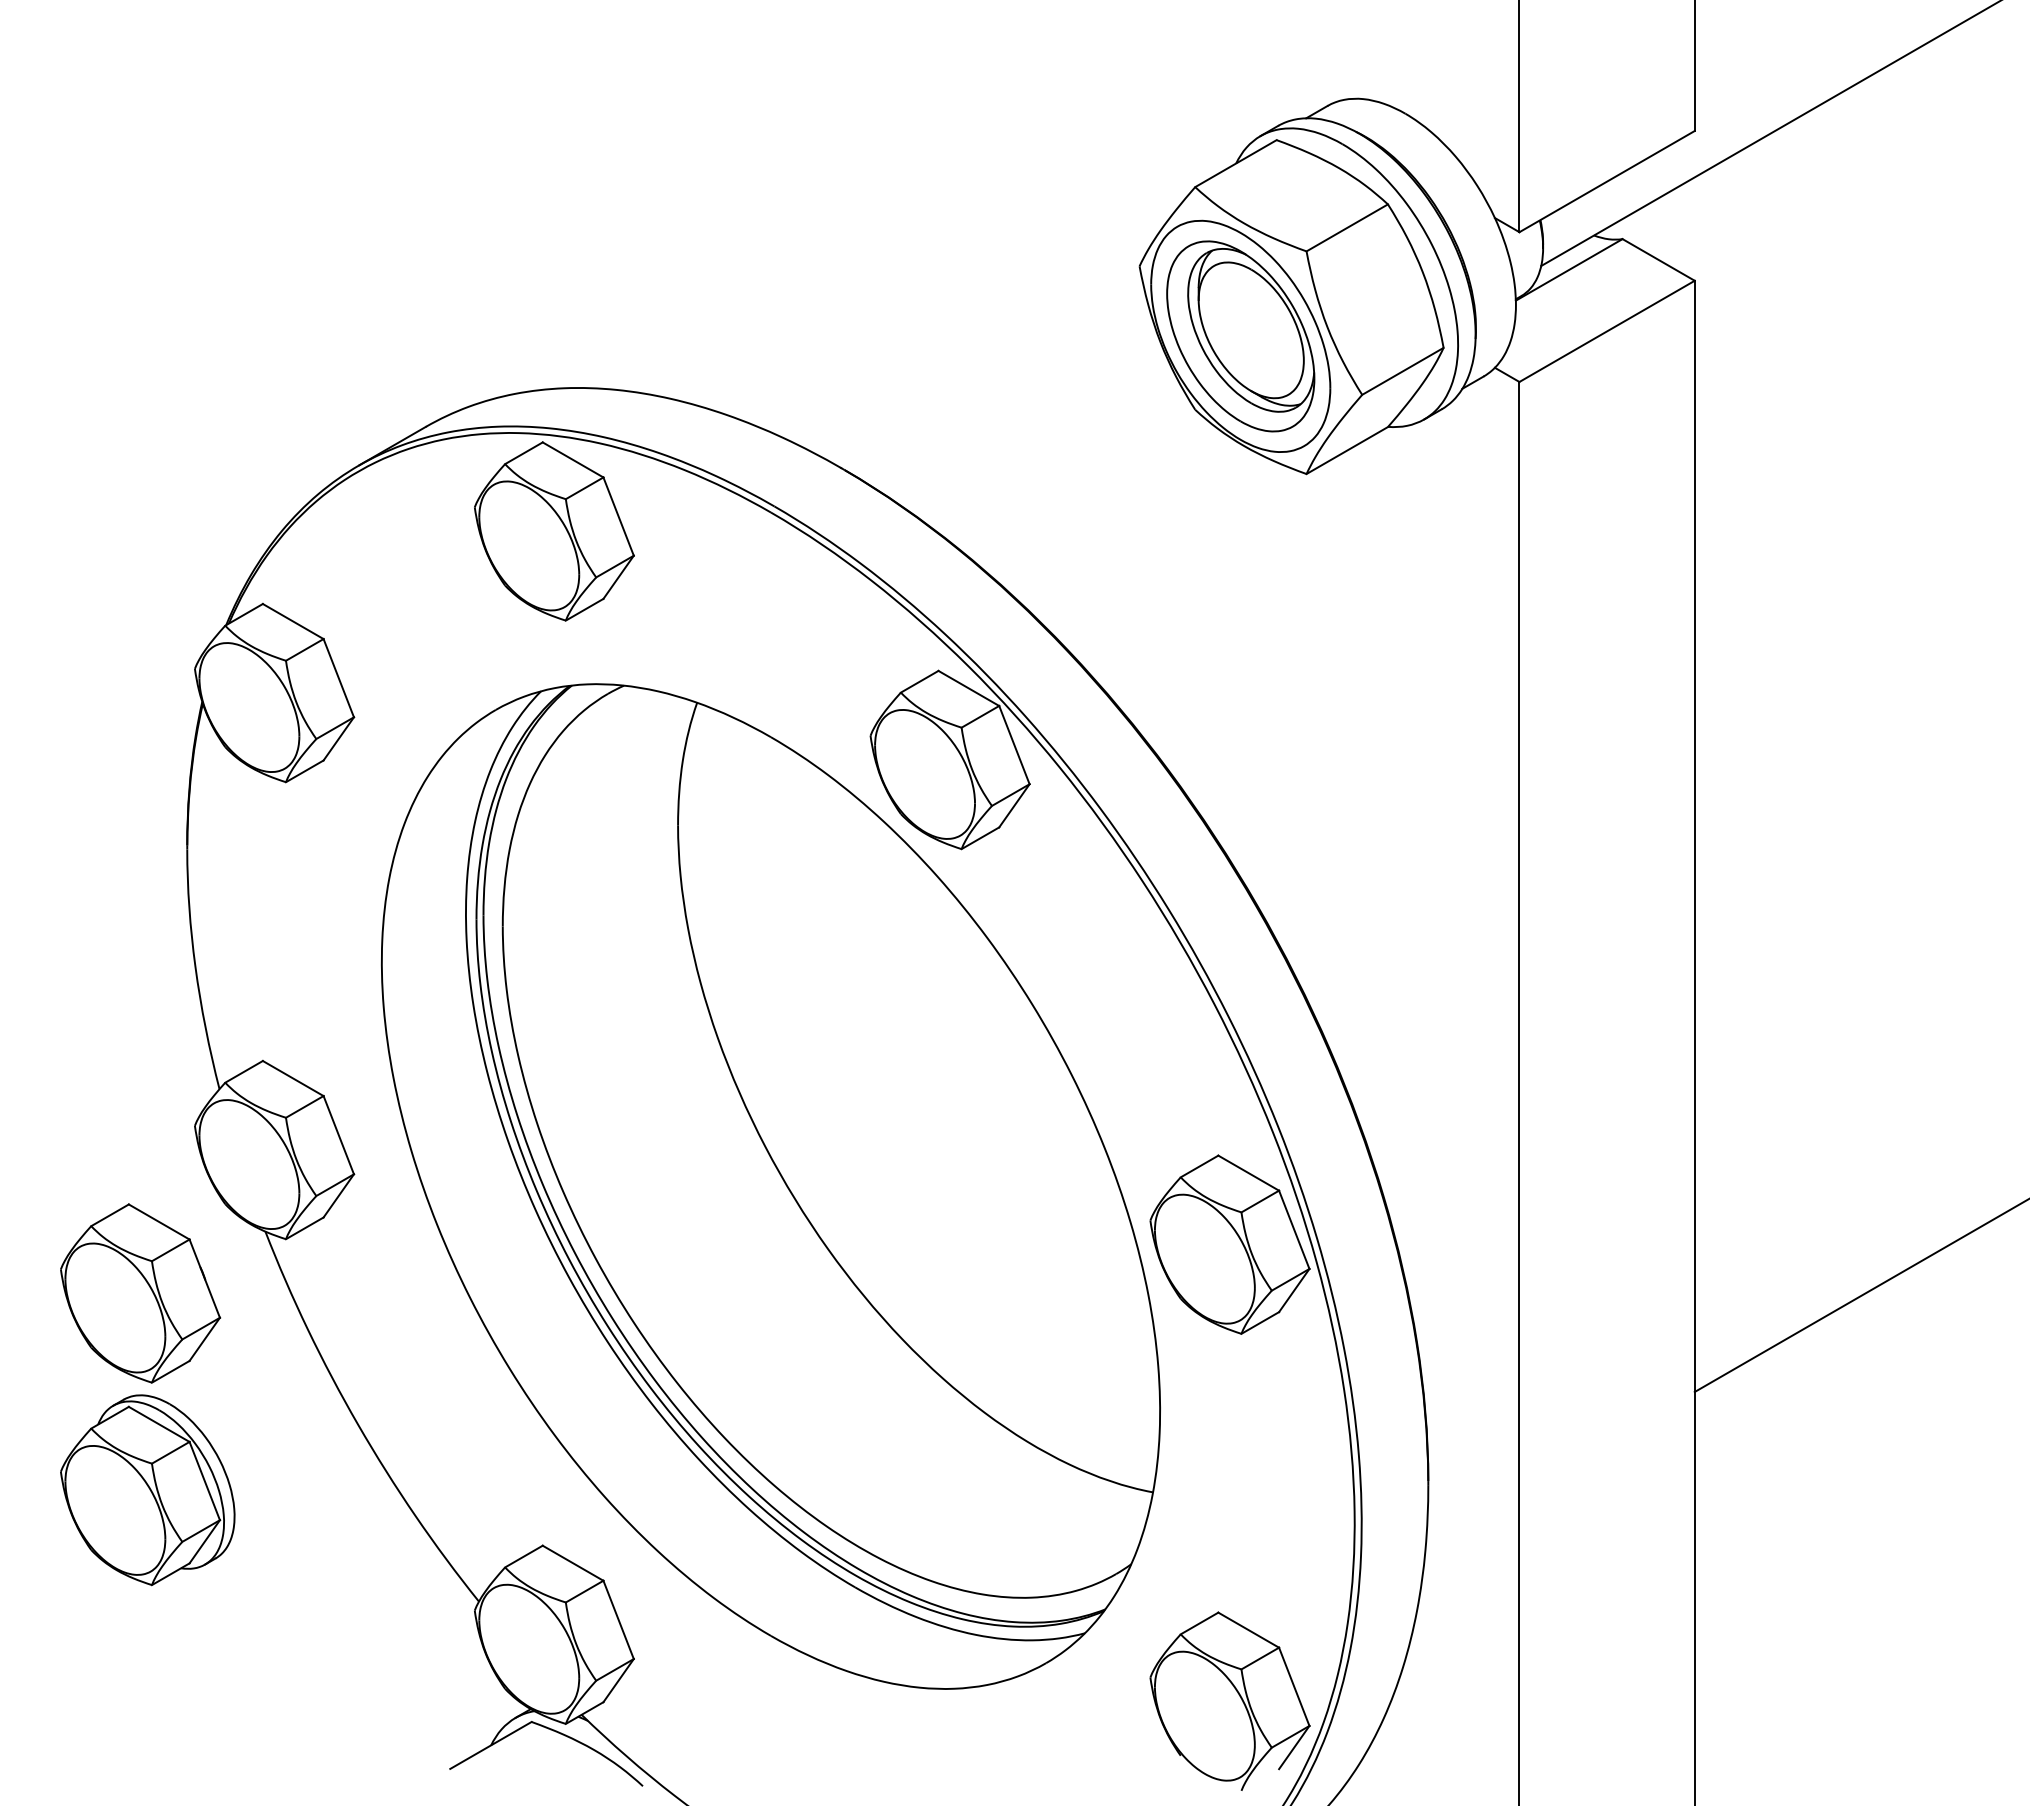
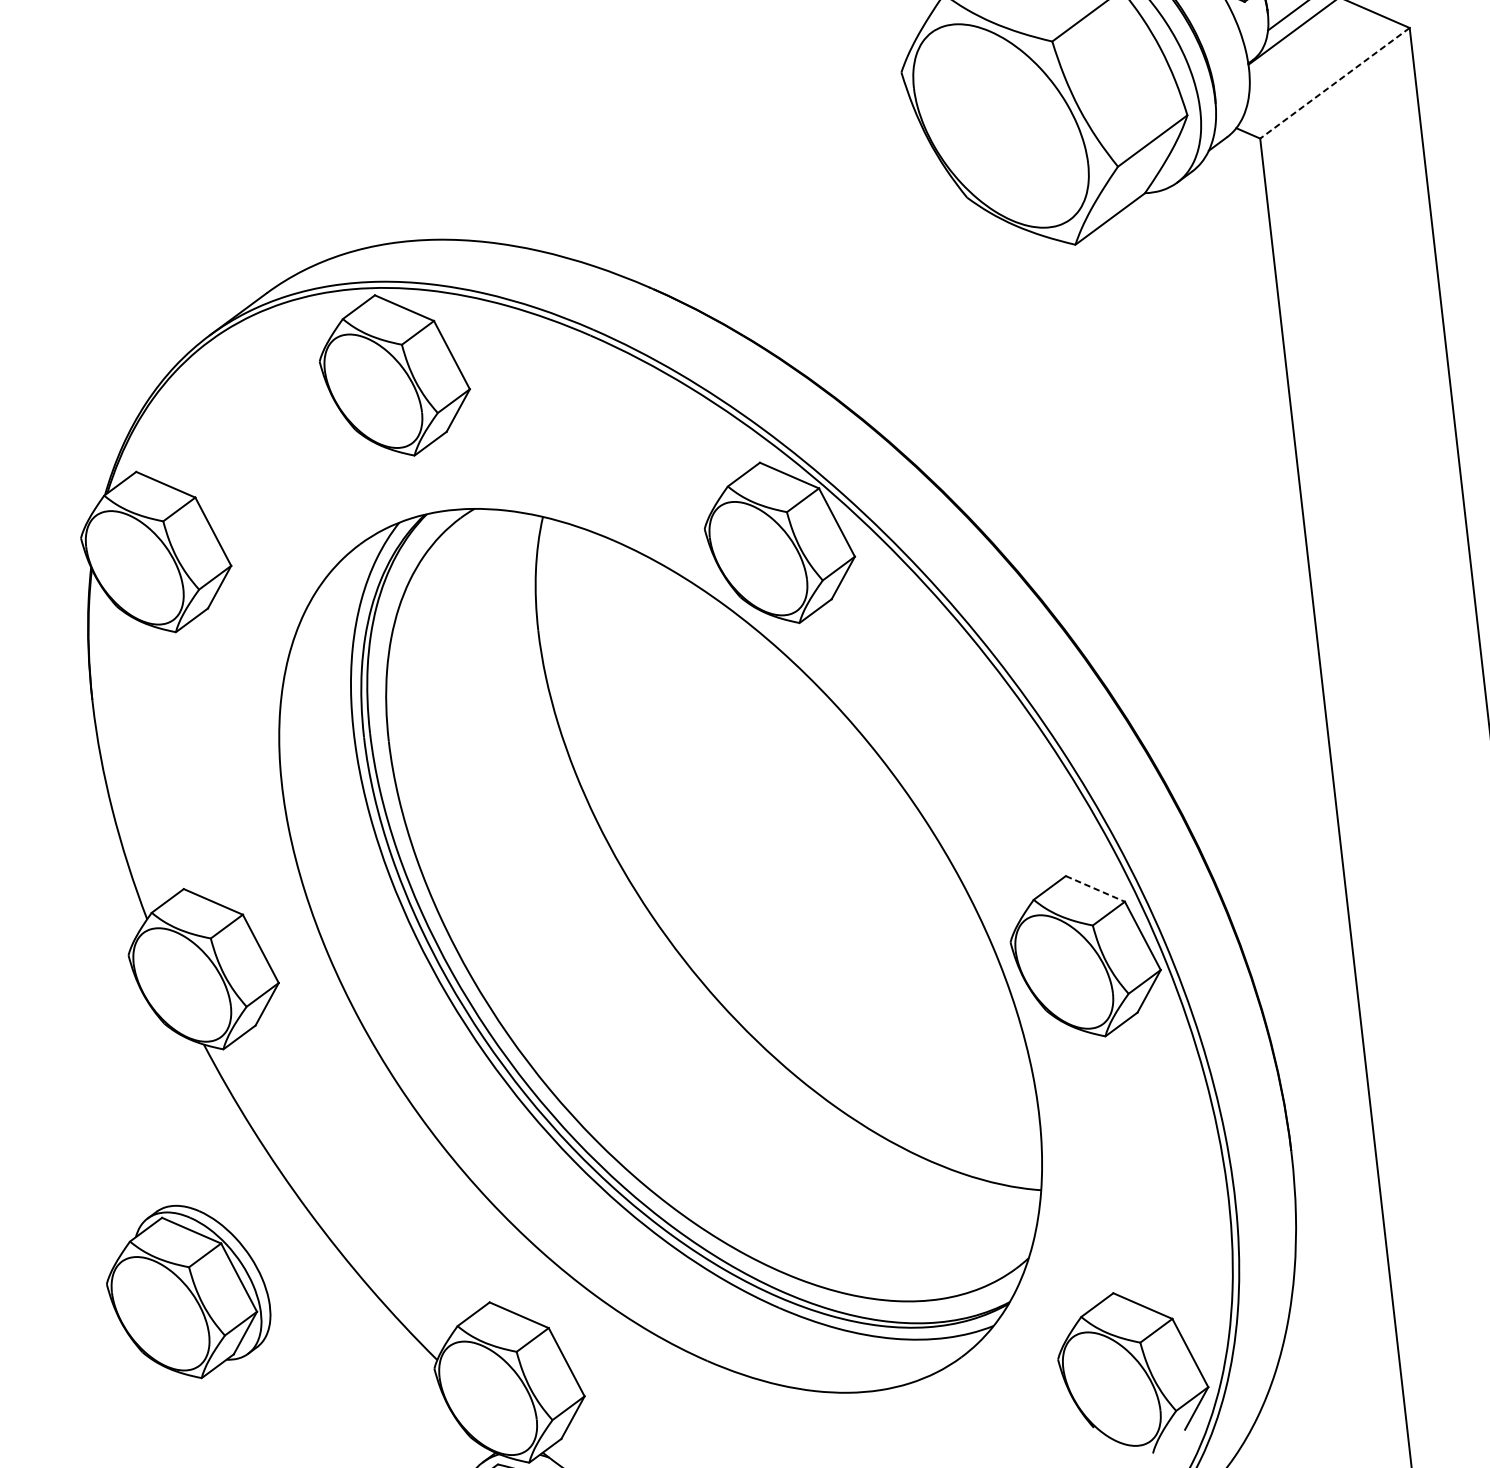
line: (1606, 331) -> (1334, 83), solid -> dashed
part: (1240, 336) -> (1000, 126), removed
line: (1249, 1173) -> (1096, 889), solid -> dashed
part: (140, 1293) -> (96, 1114), removed
part: (147, 1490) -> (187, 1292), moved

